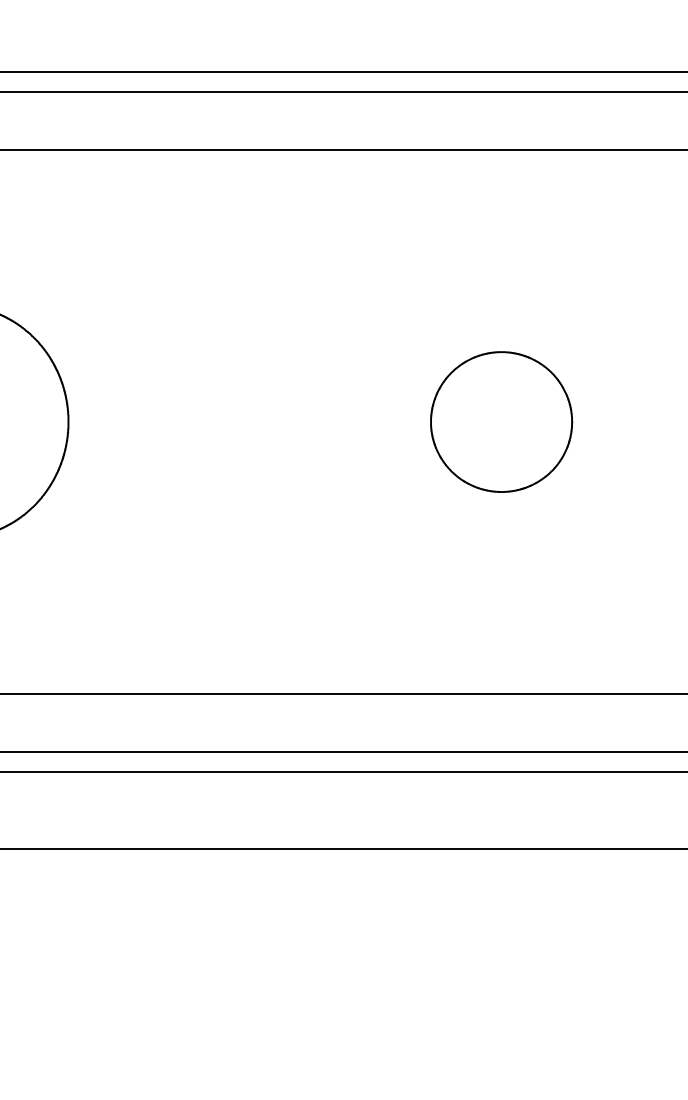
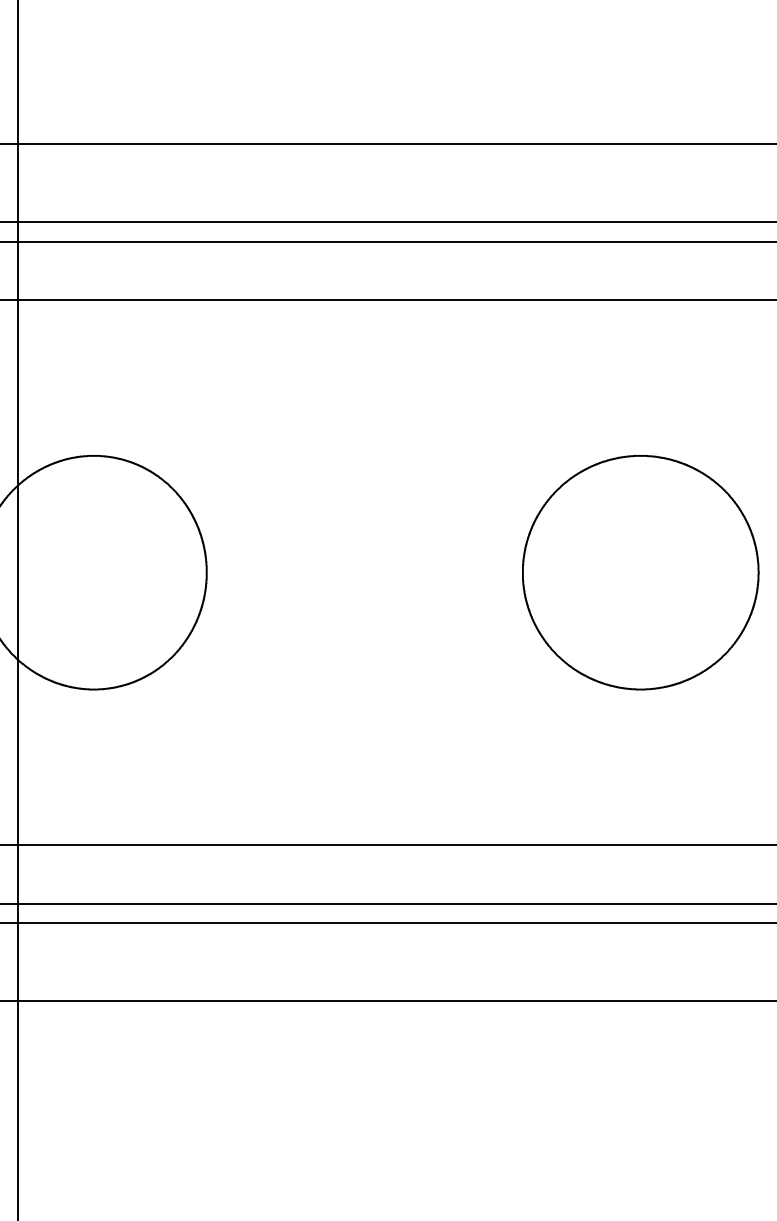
part: (501, 421) -> (640, 572), size x1.67

